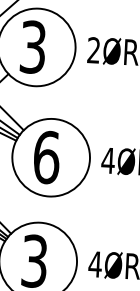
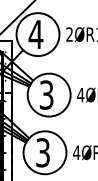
text: (32, 47) -> (35, 34), 3 -> 4
text: (46, 156) -> (46, 94), 6 -> 3

